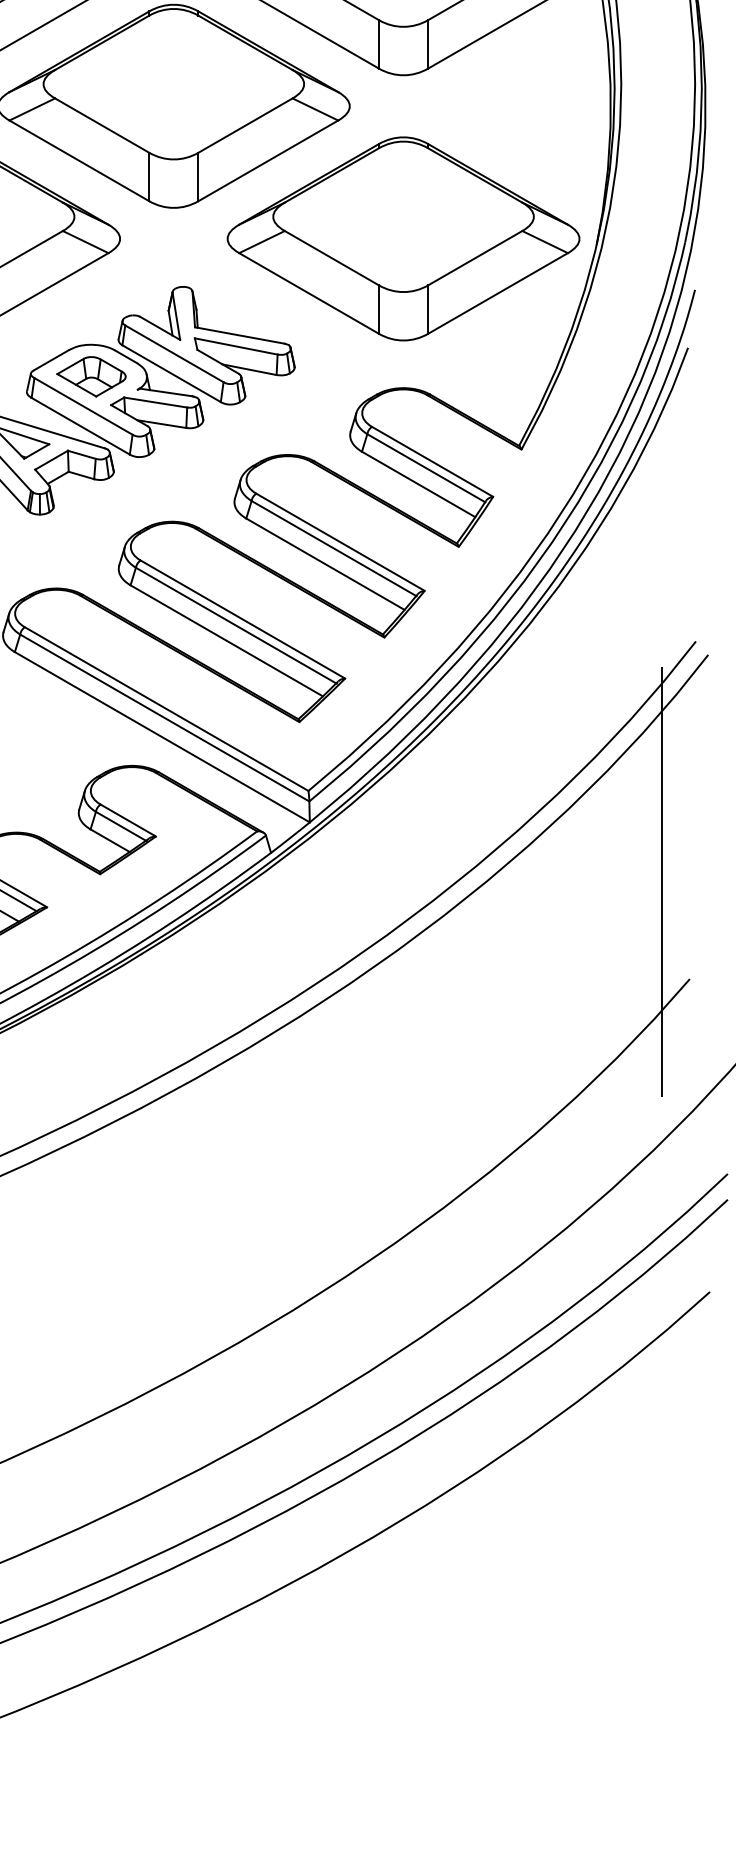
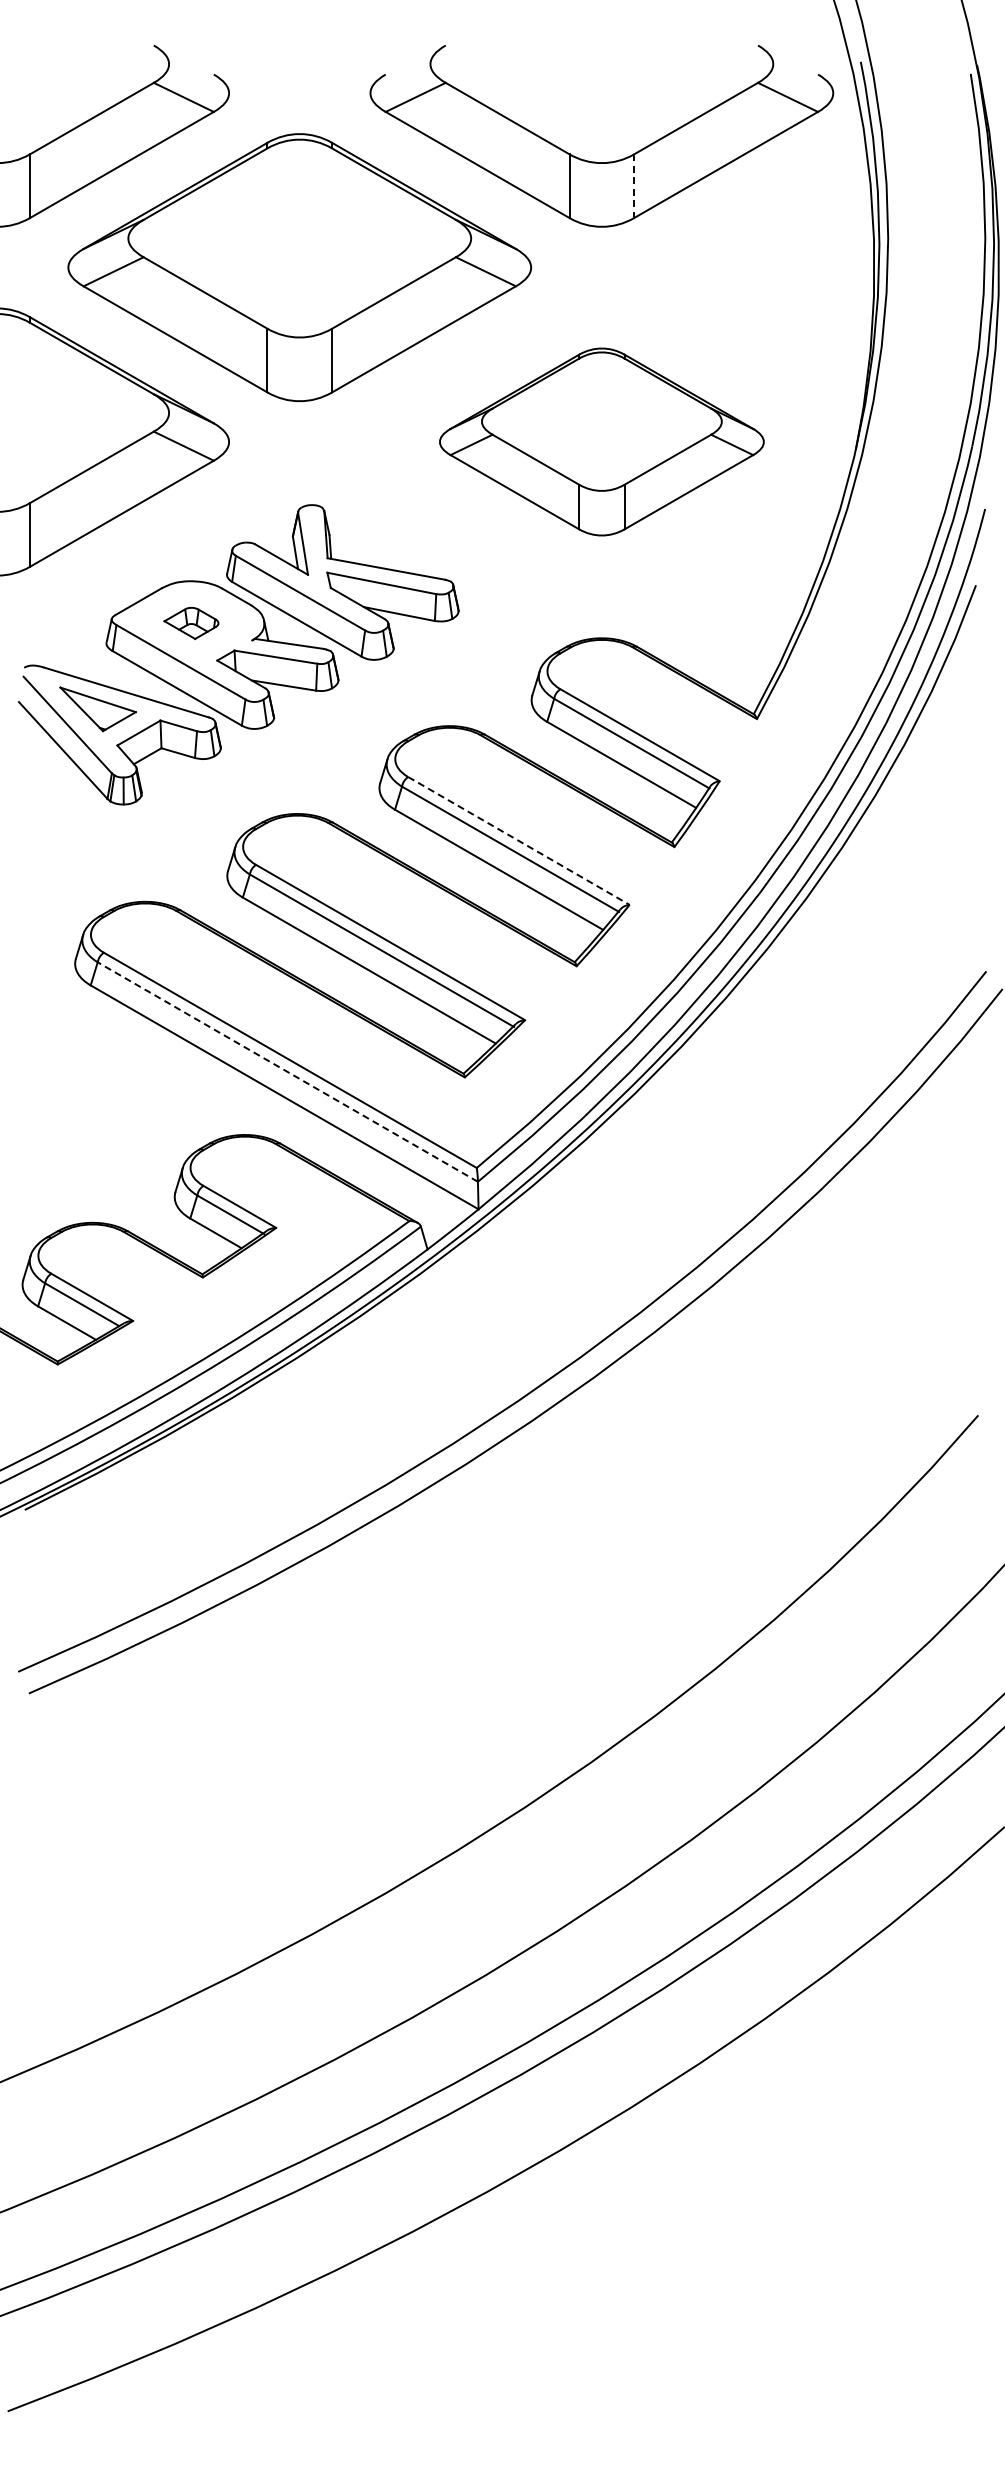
line: (428, 44) -> (634, 186), solid -> dashed
part: (403, 238) -> (601, 441), size x0.7
part: (91, 376) -> (191, 623), size x0.6
line: (340, 541) -> (518, 840), solid -> dashed
line: (164, 718) -> (287, 1072), solid -> dashed
line: (661, 878) -> (941, 1282), removed

